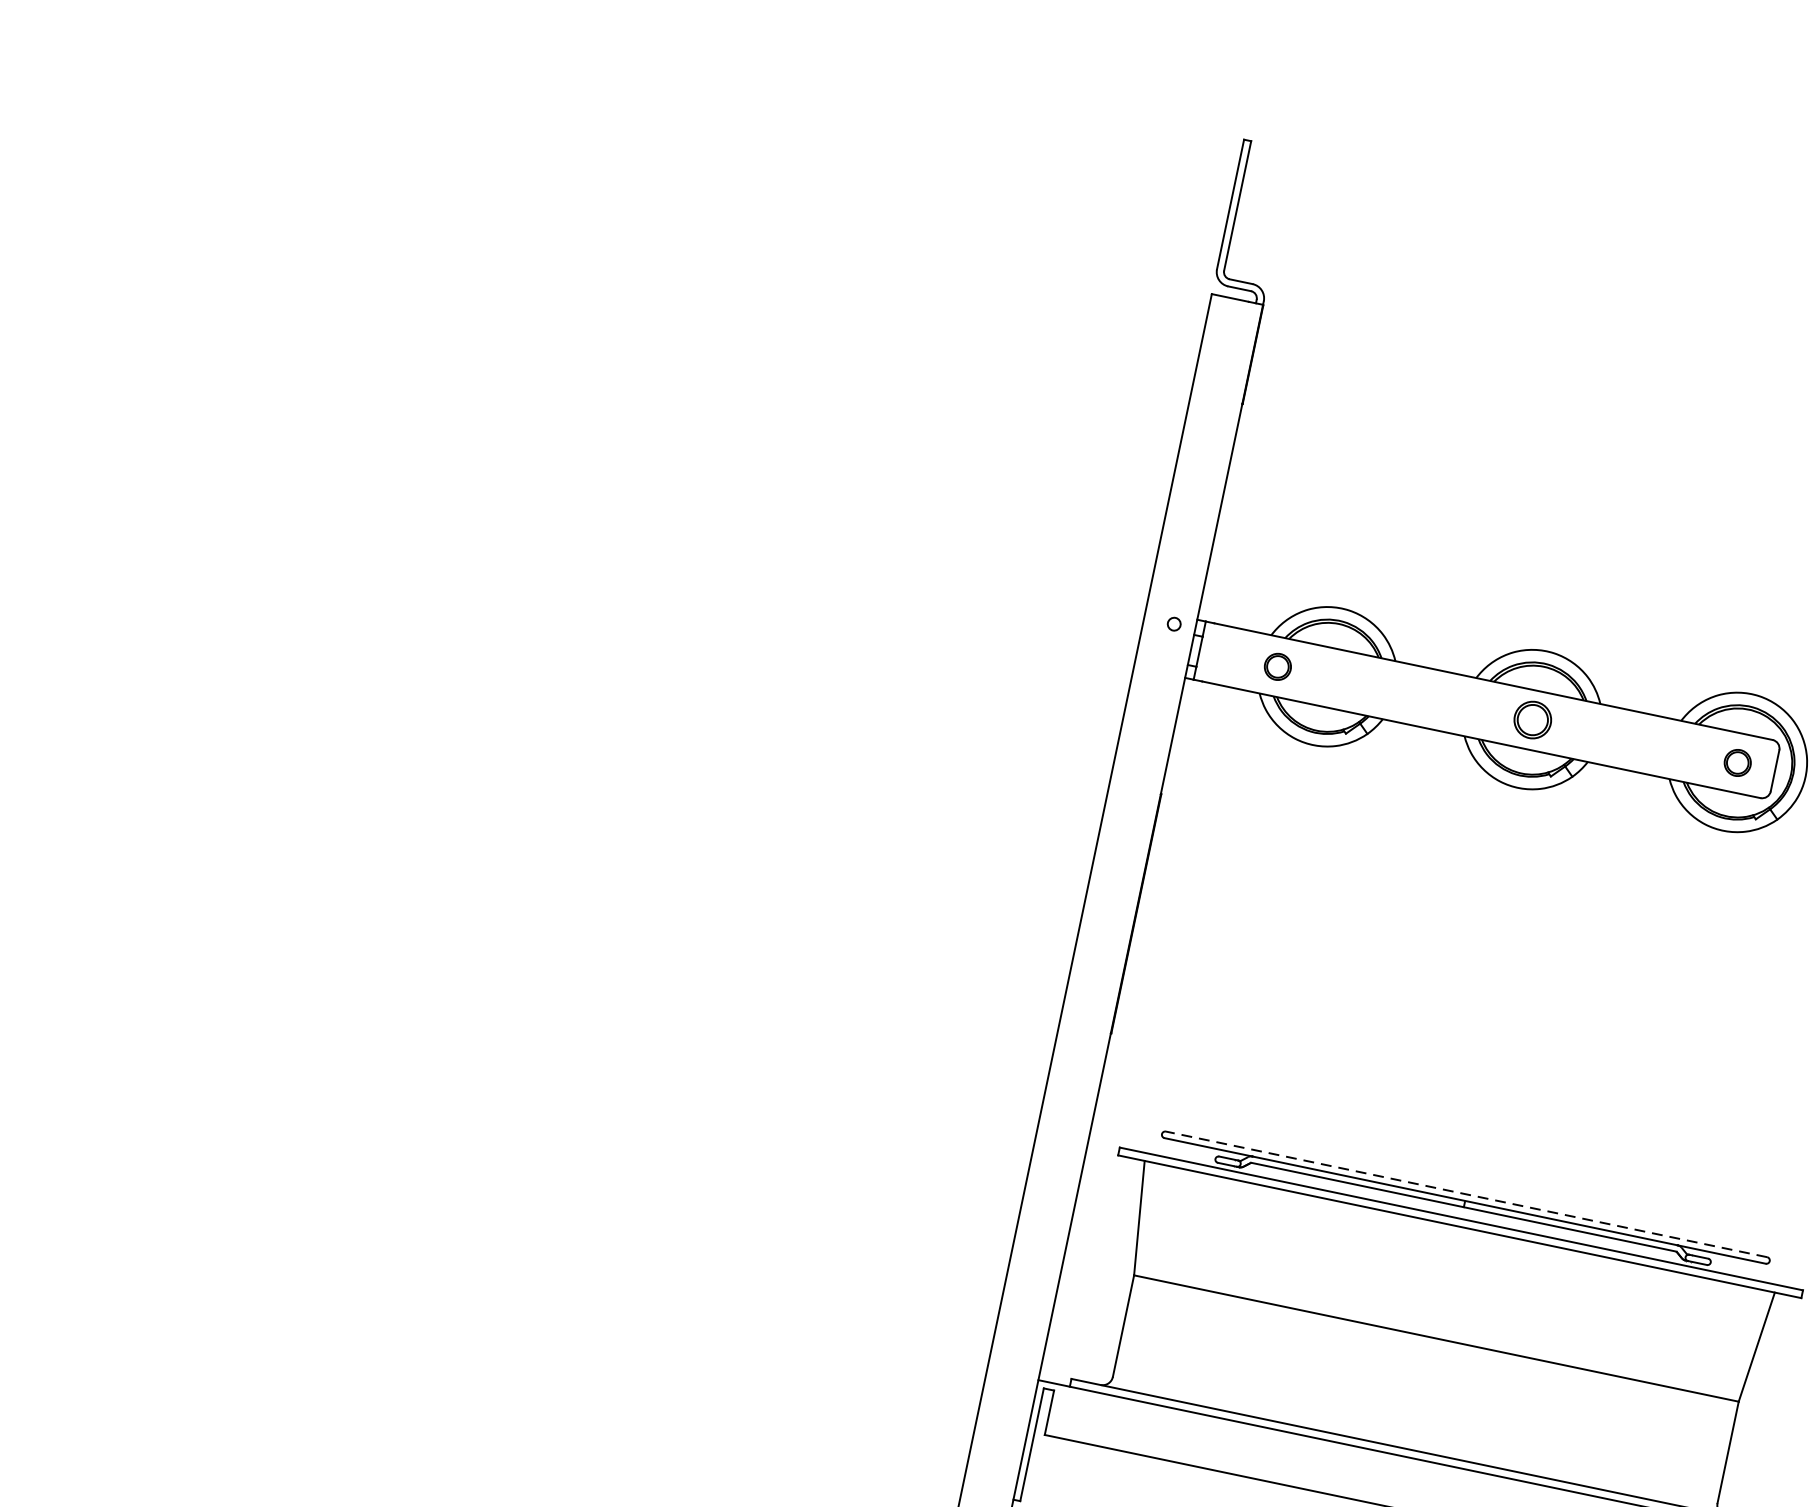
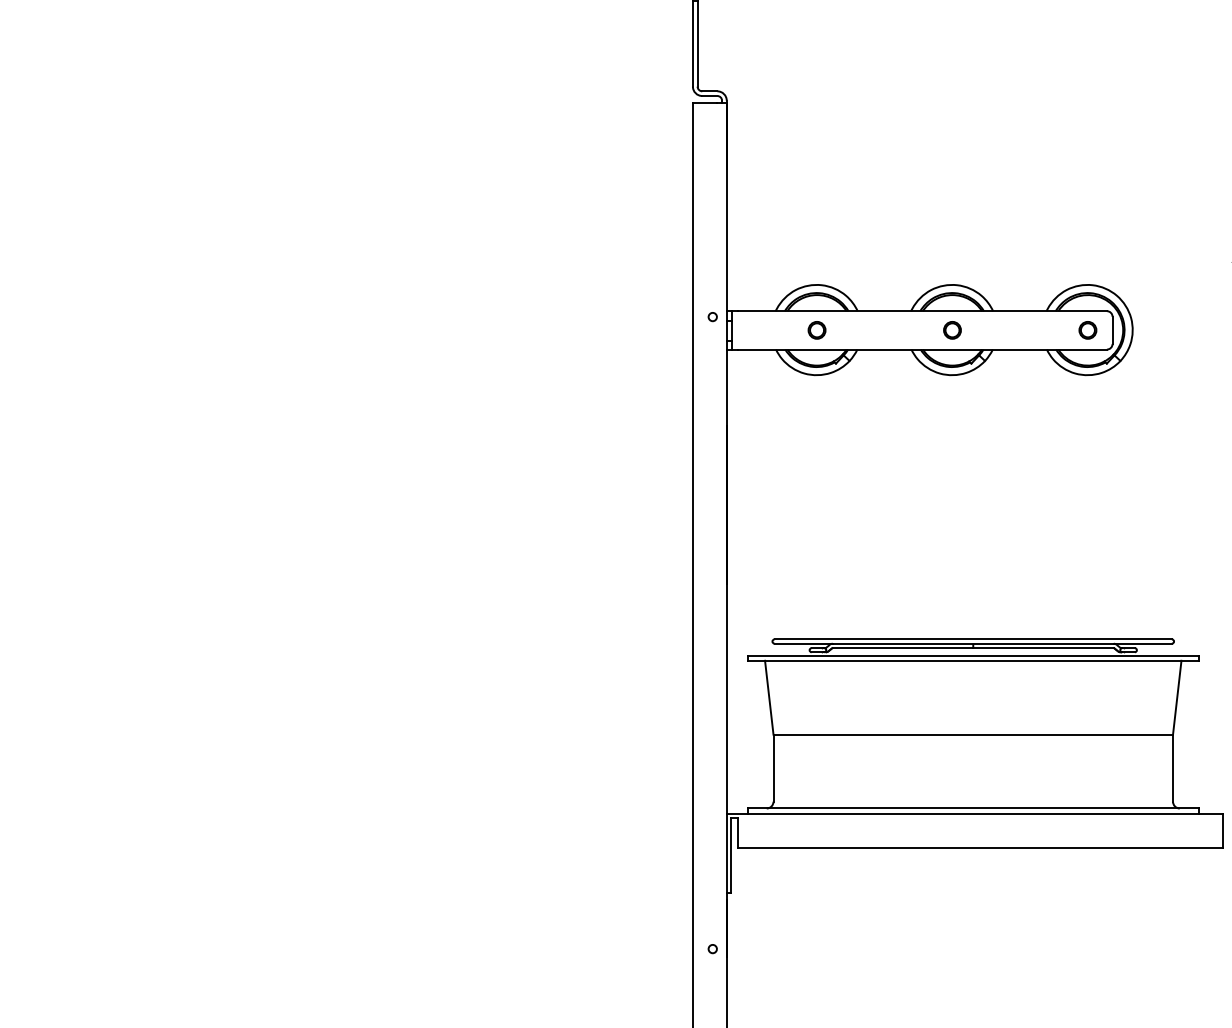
part: (1277, 666) -> (816, 330), moved
circle: (1532, 720) -> (952, 330), size x0.71
line: (1466, 1194) -> (973, 639), dashed -> solid

